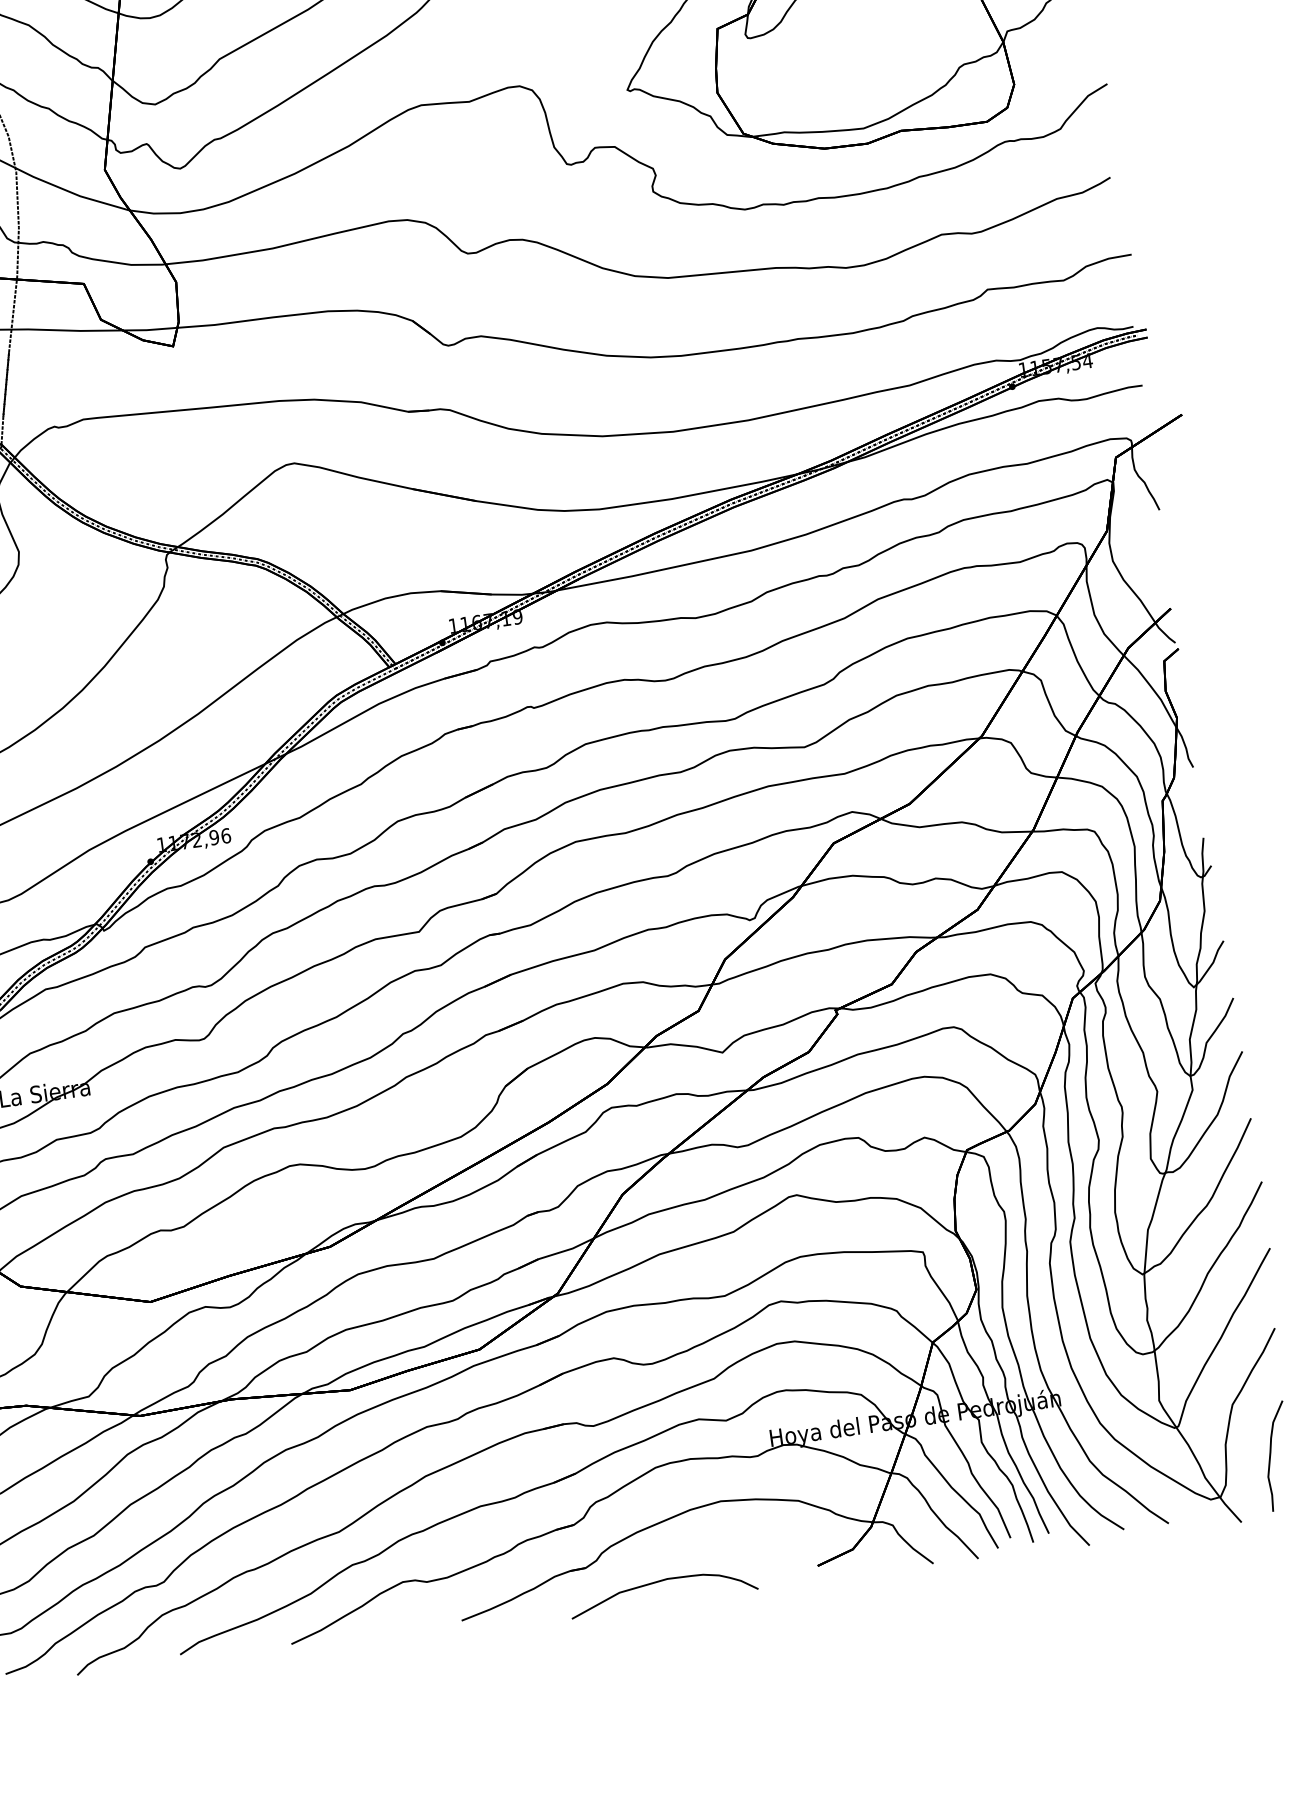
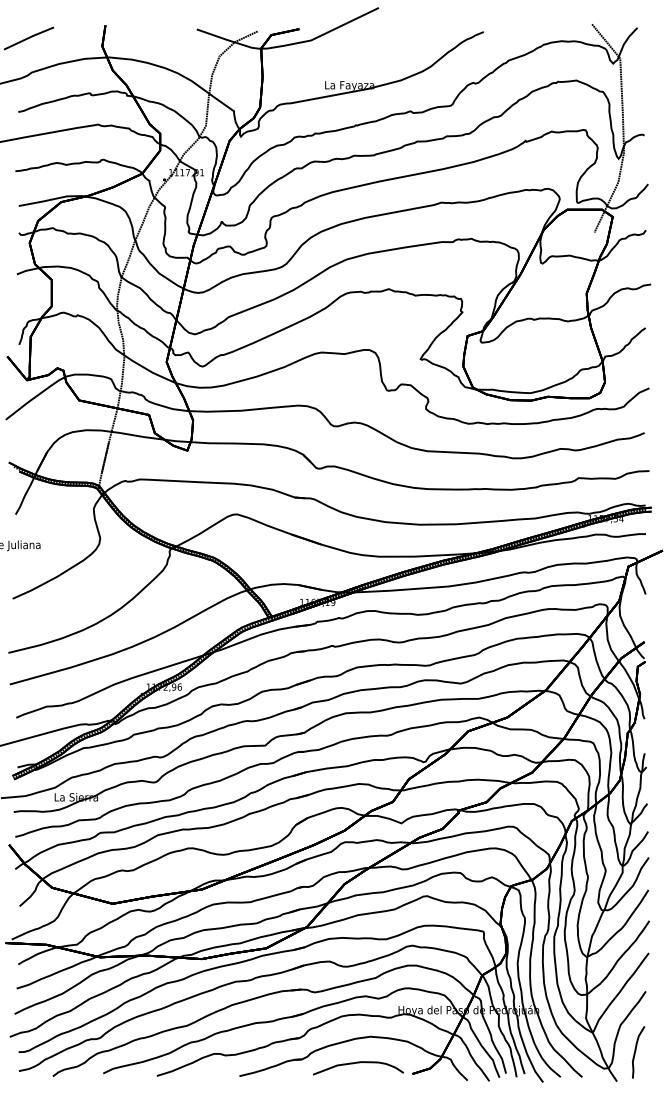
curve: (662, 1582) -> (358, 1063), moved

